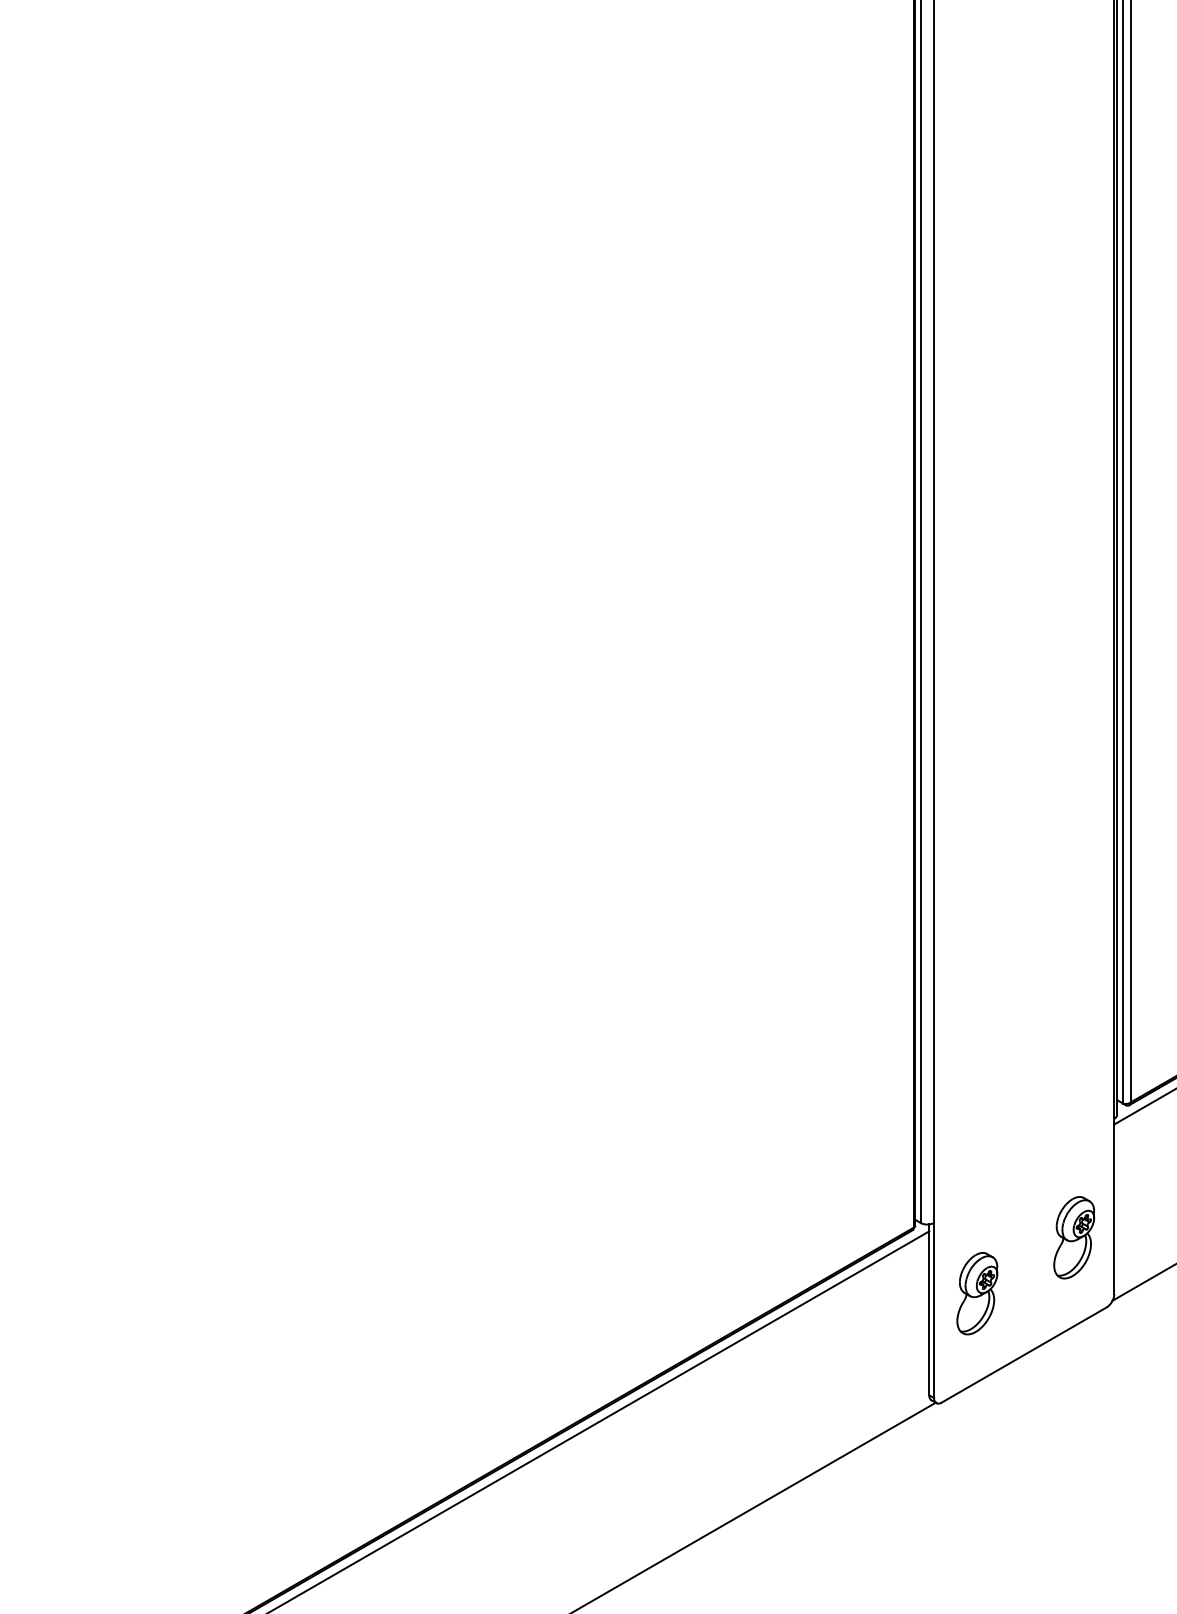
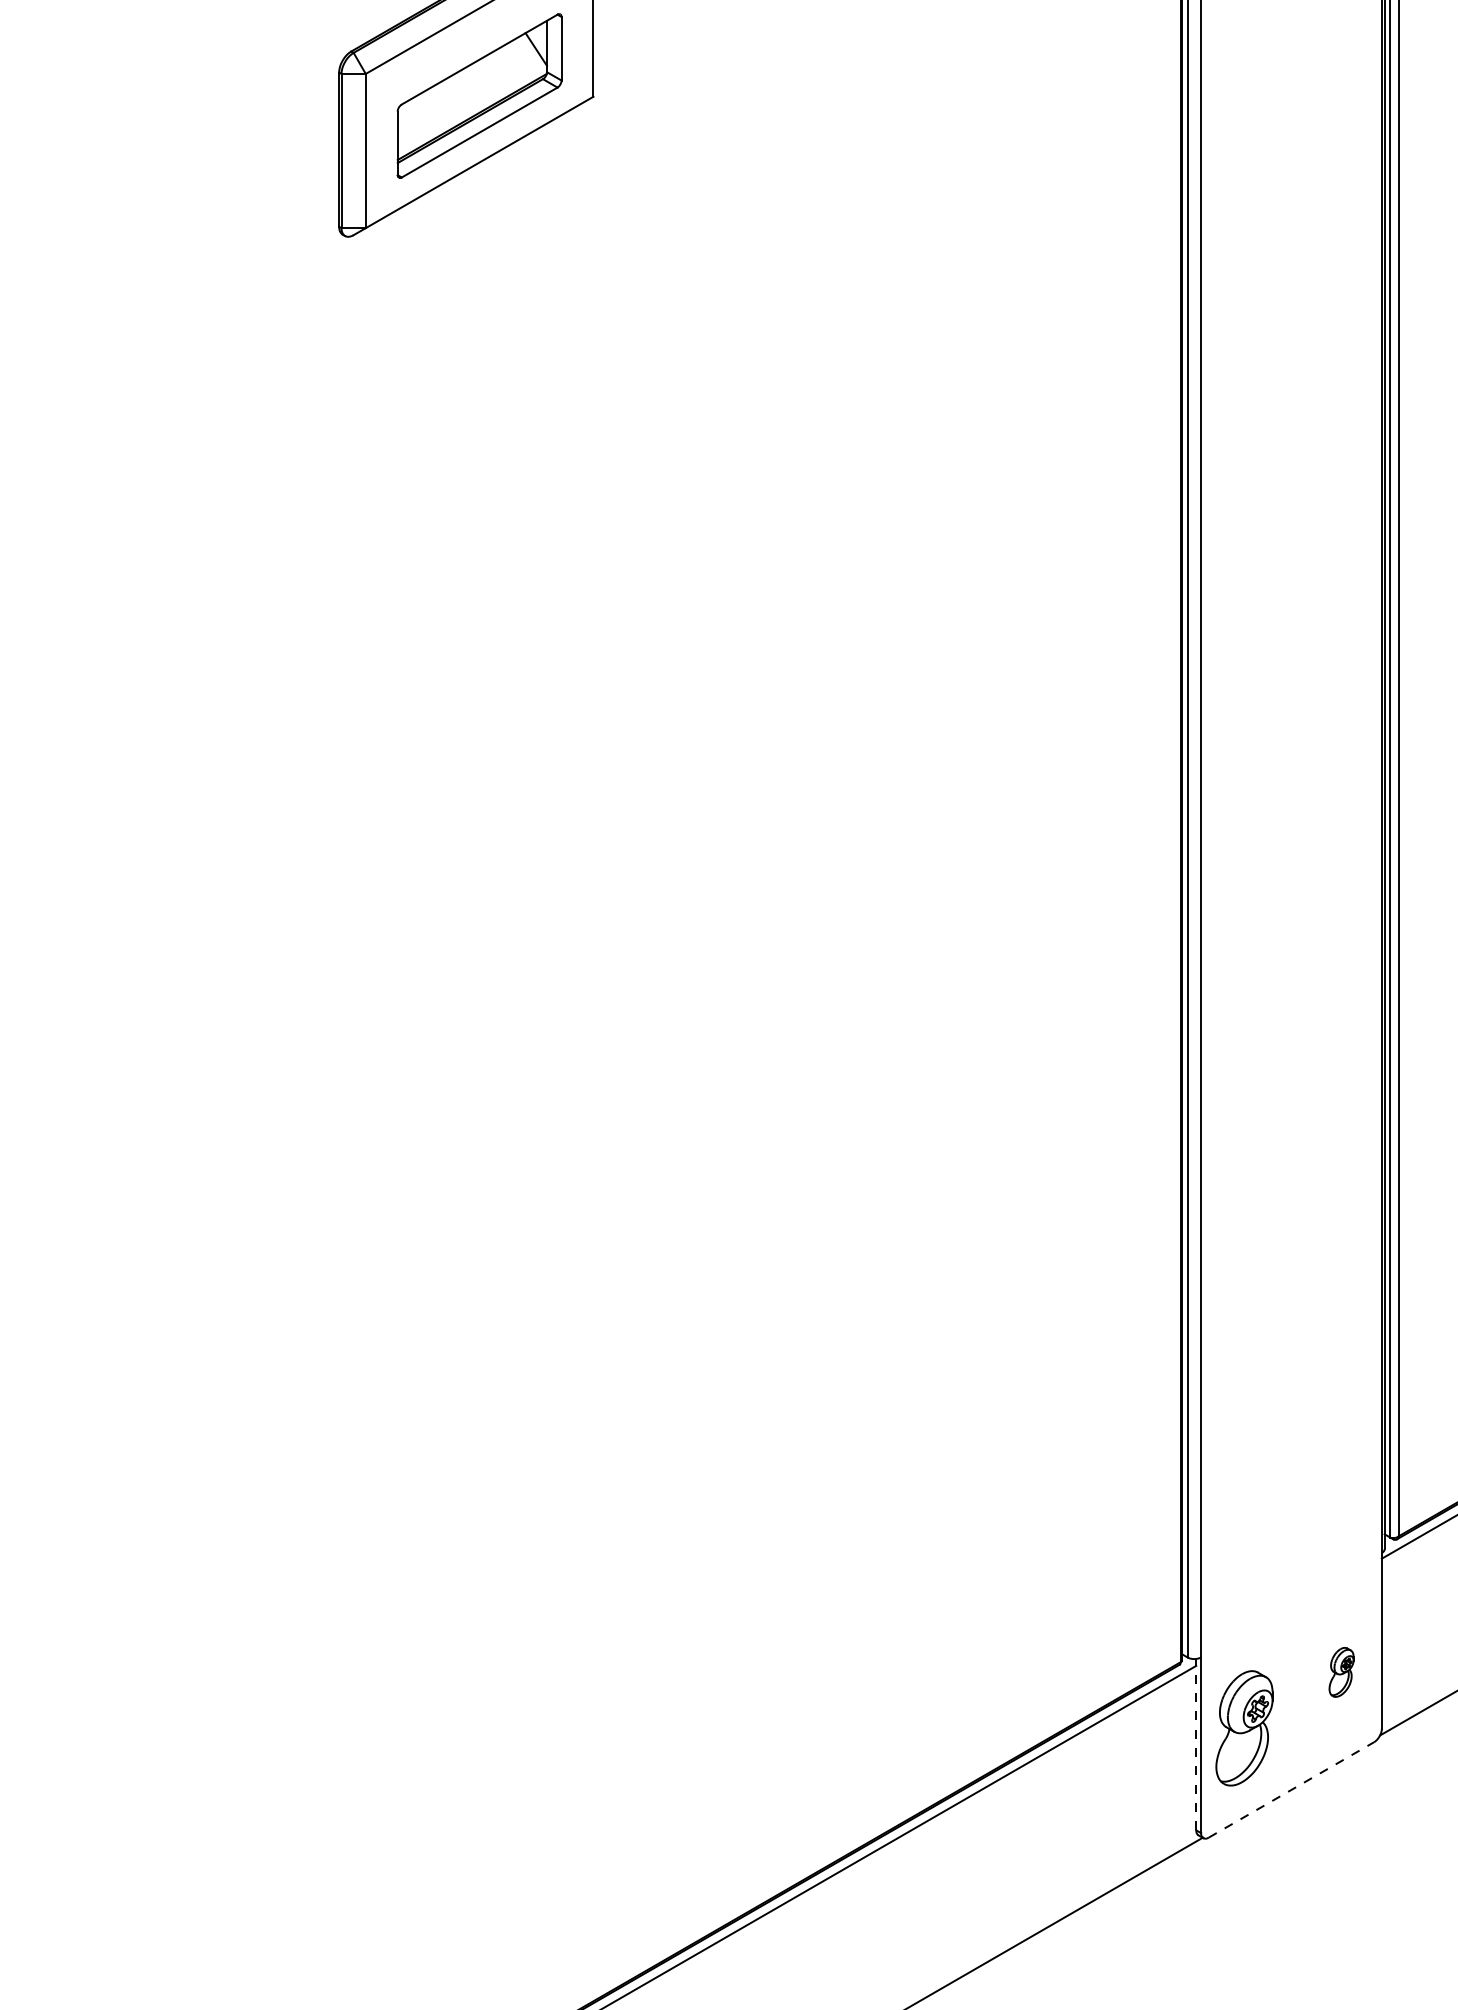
part: (1074, 1237) -> (1341, 1672), size x0.6
part: (977, 1293) -> (1244, 1728), size x1.4
line: (929, 1309) -> (1196, 1744), solid -> dashed
line: (1024, 1354) -> (1291, 1789), solid -> dashed

